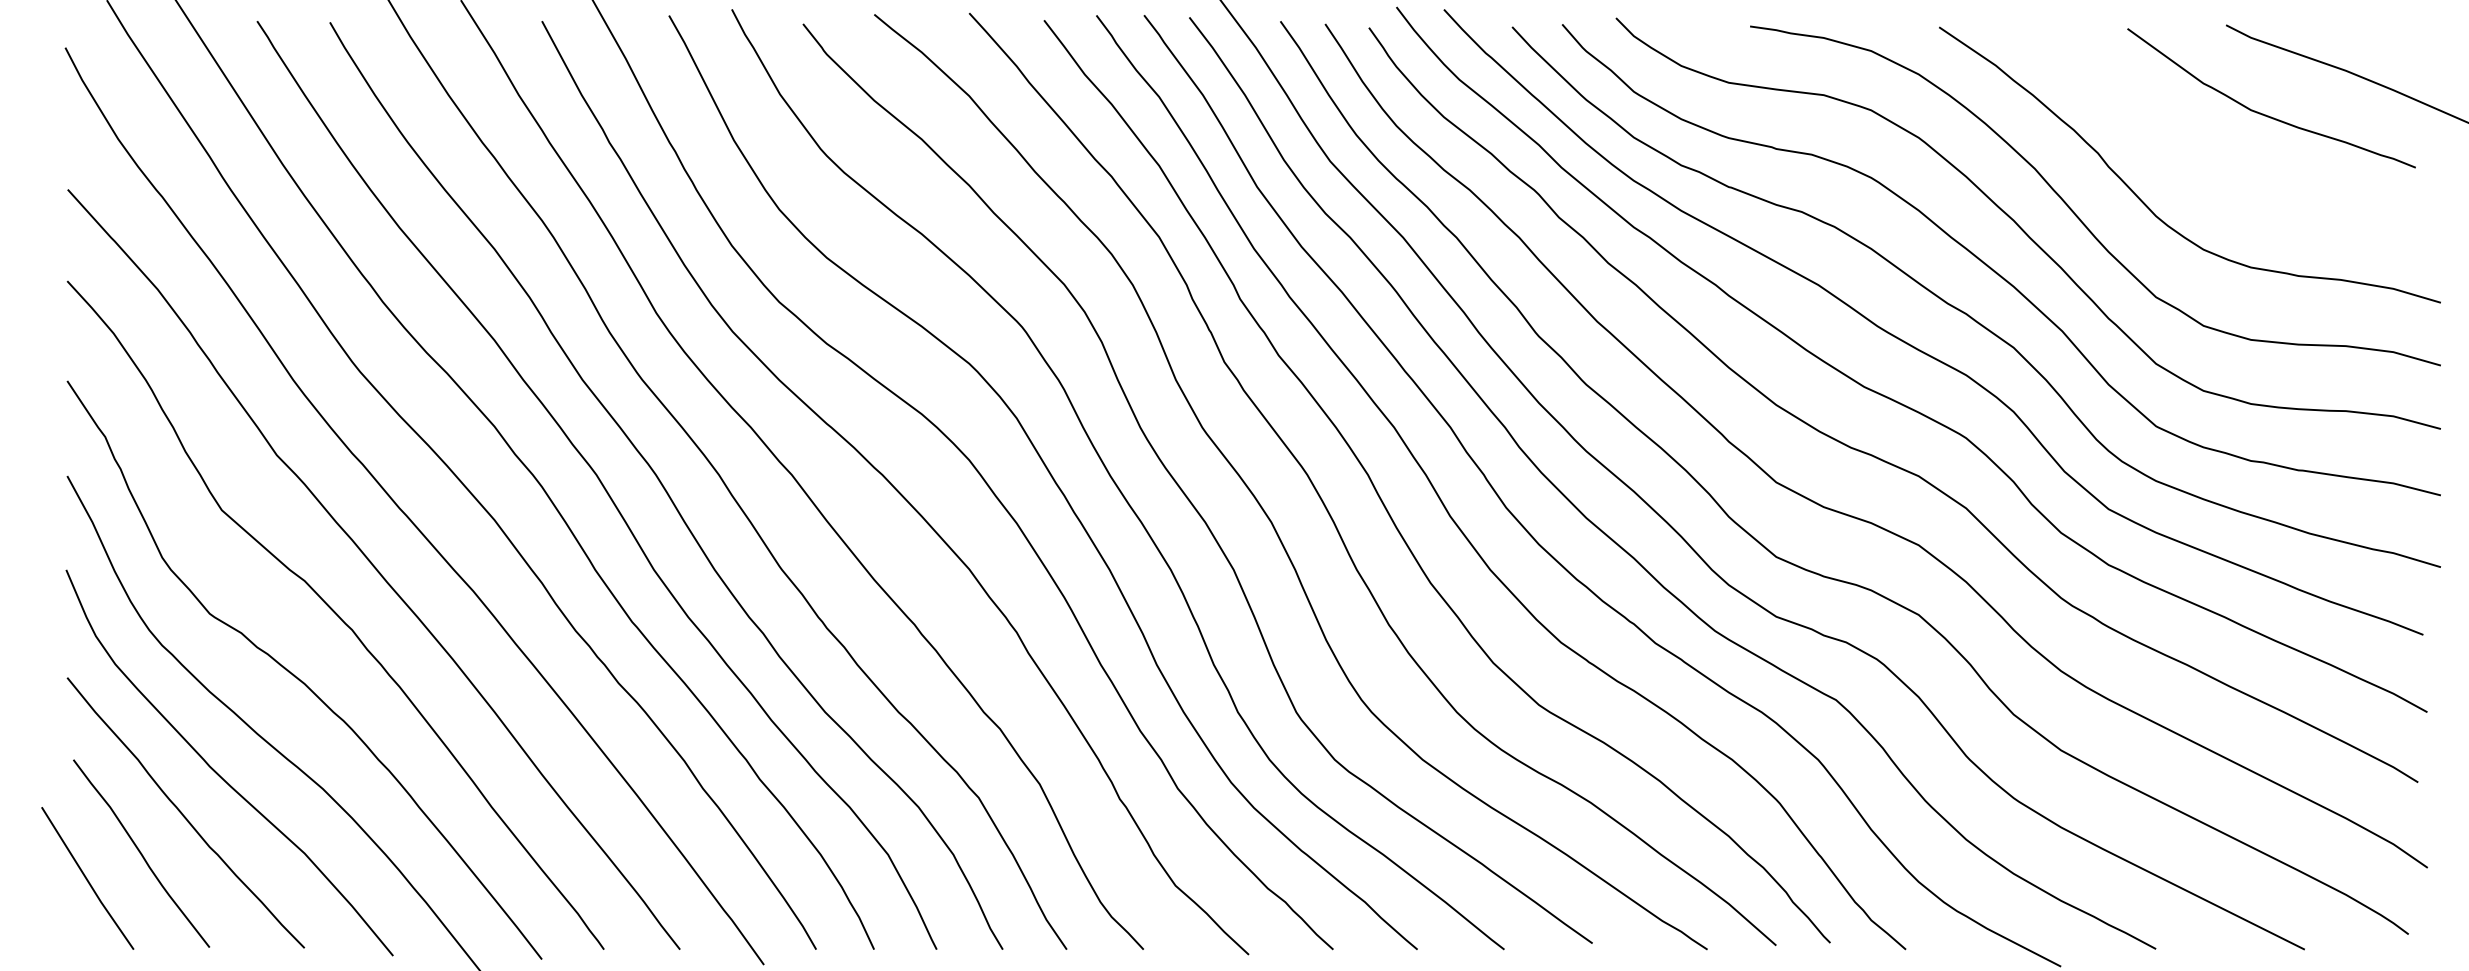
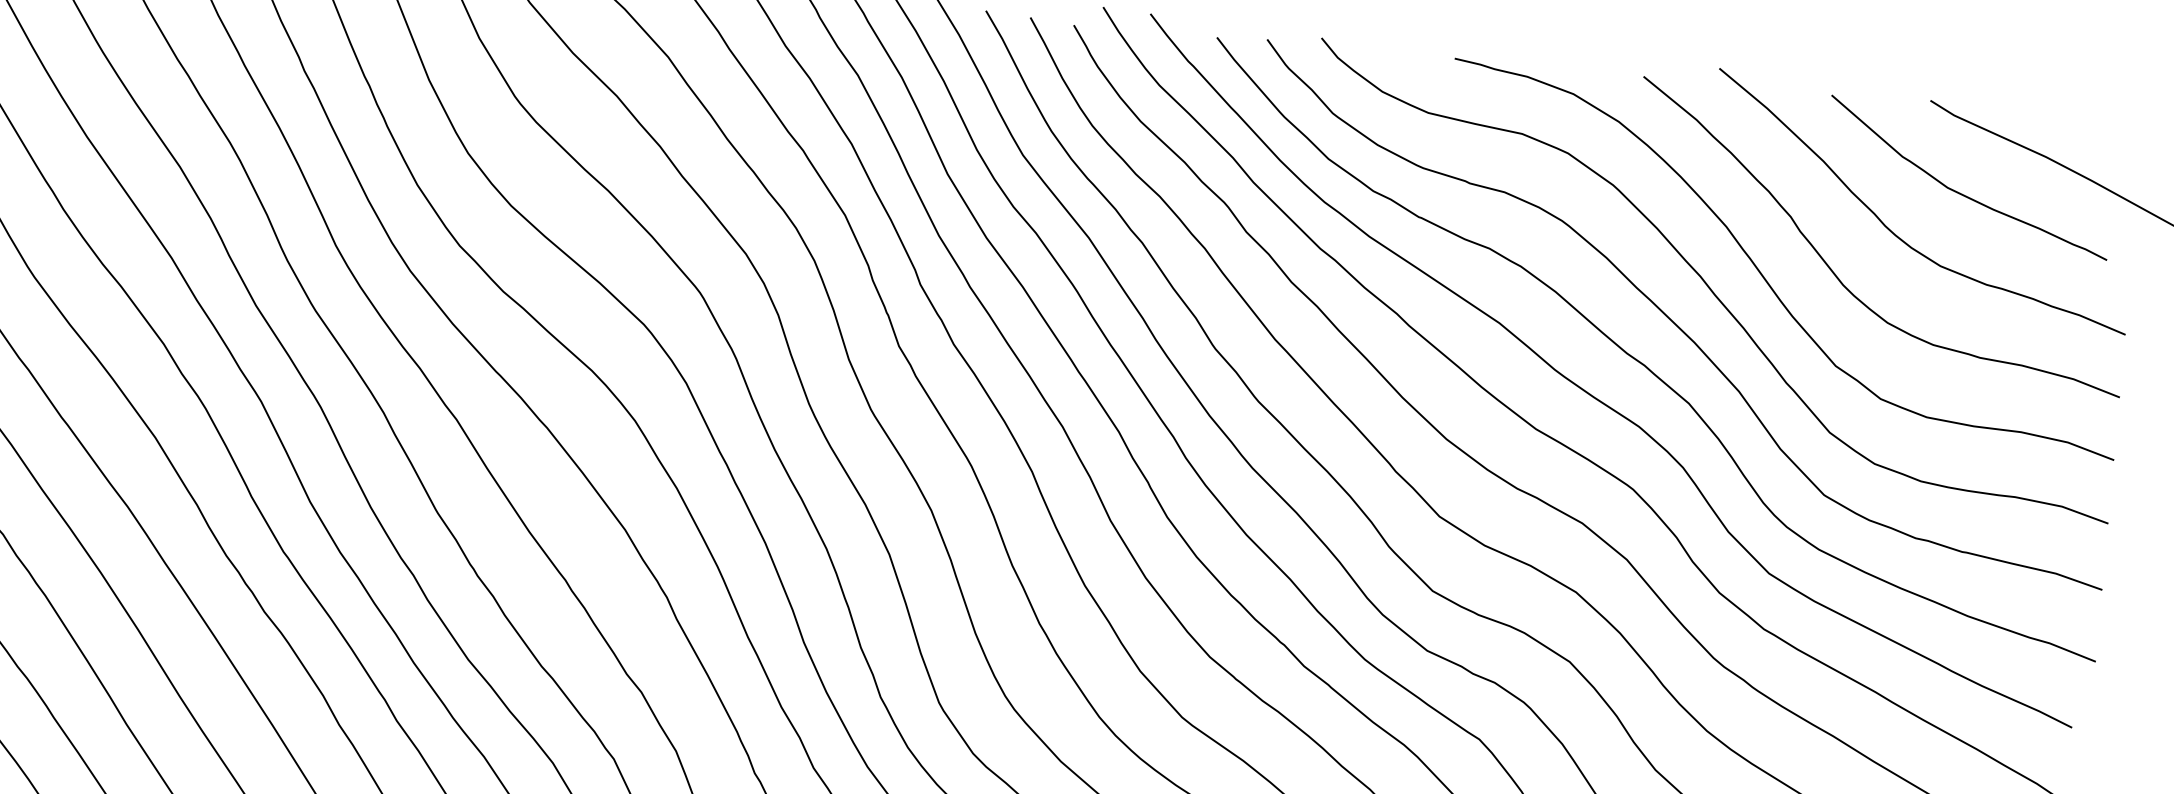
curve: (2199, 157) -> (1891, 230), added

